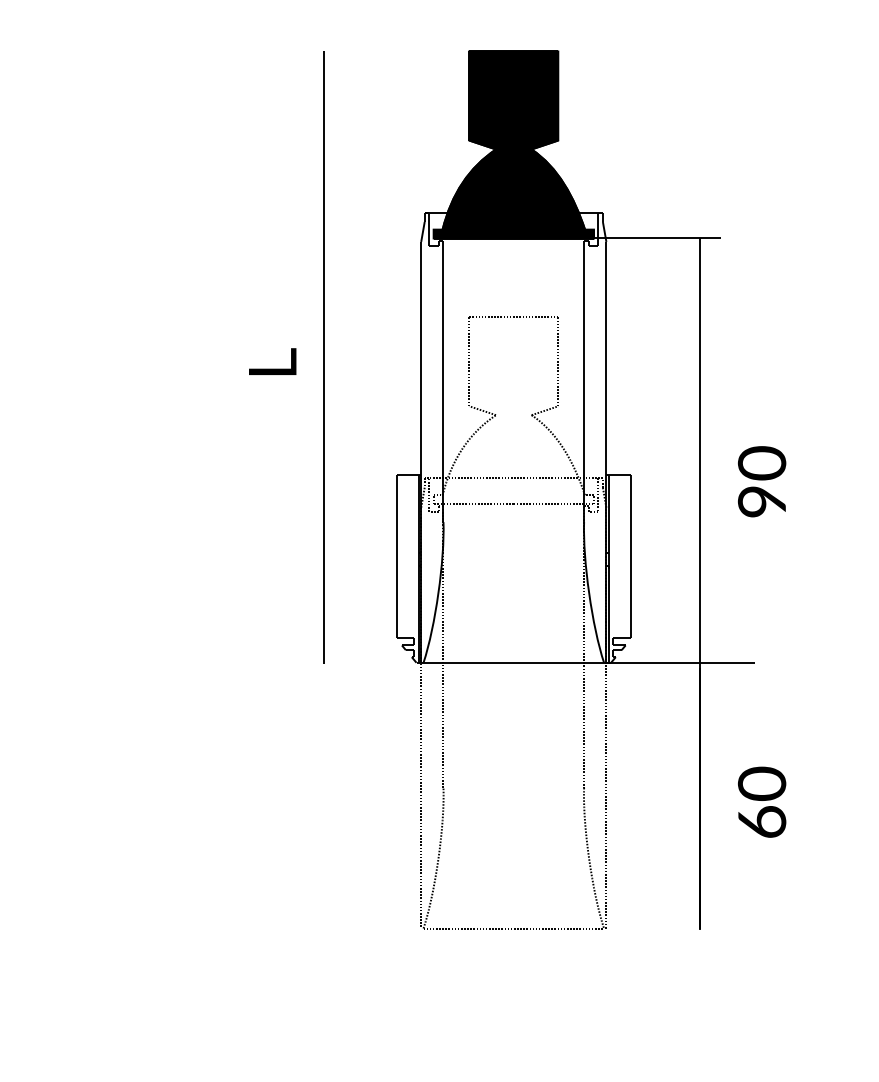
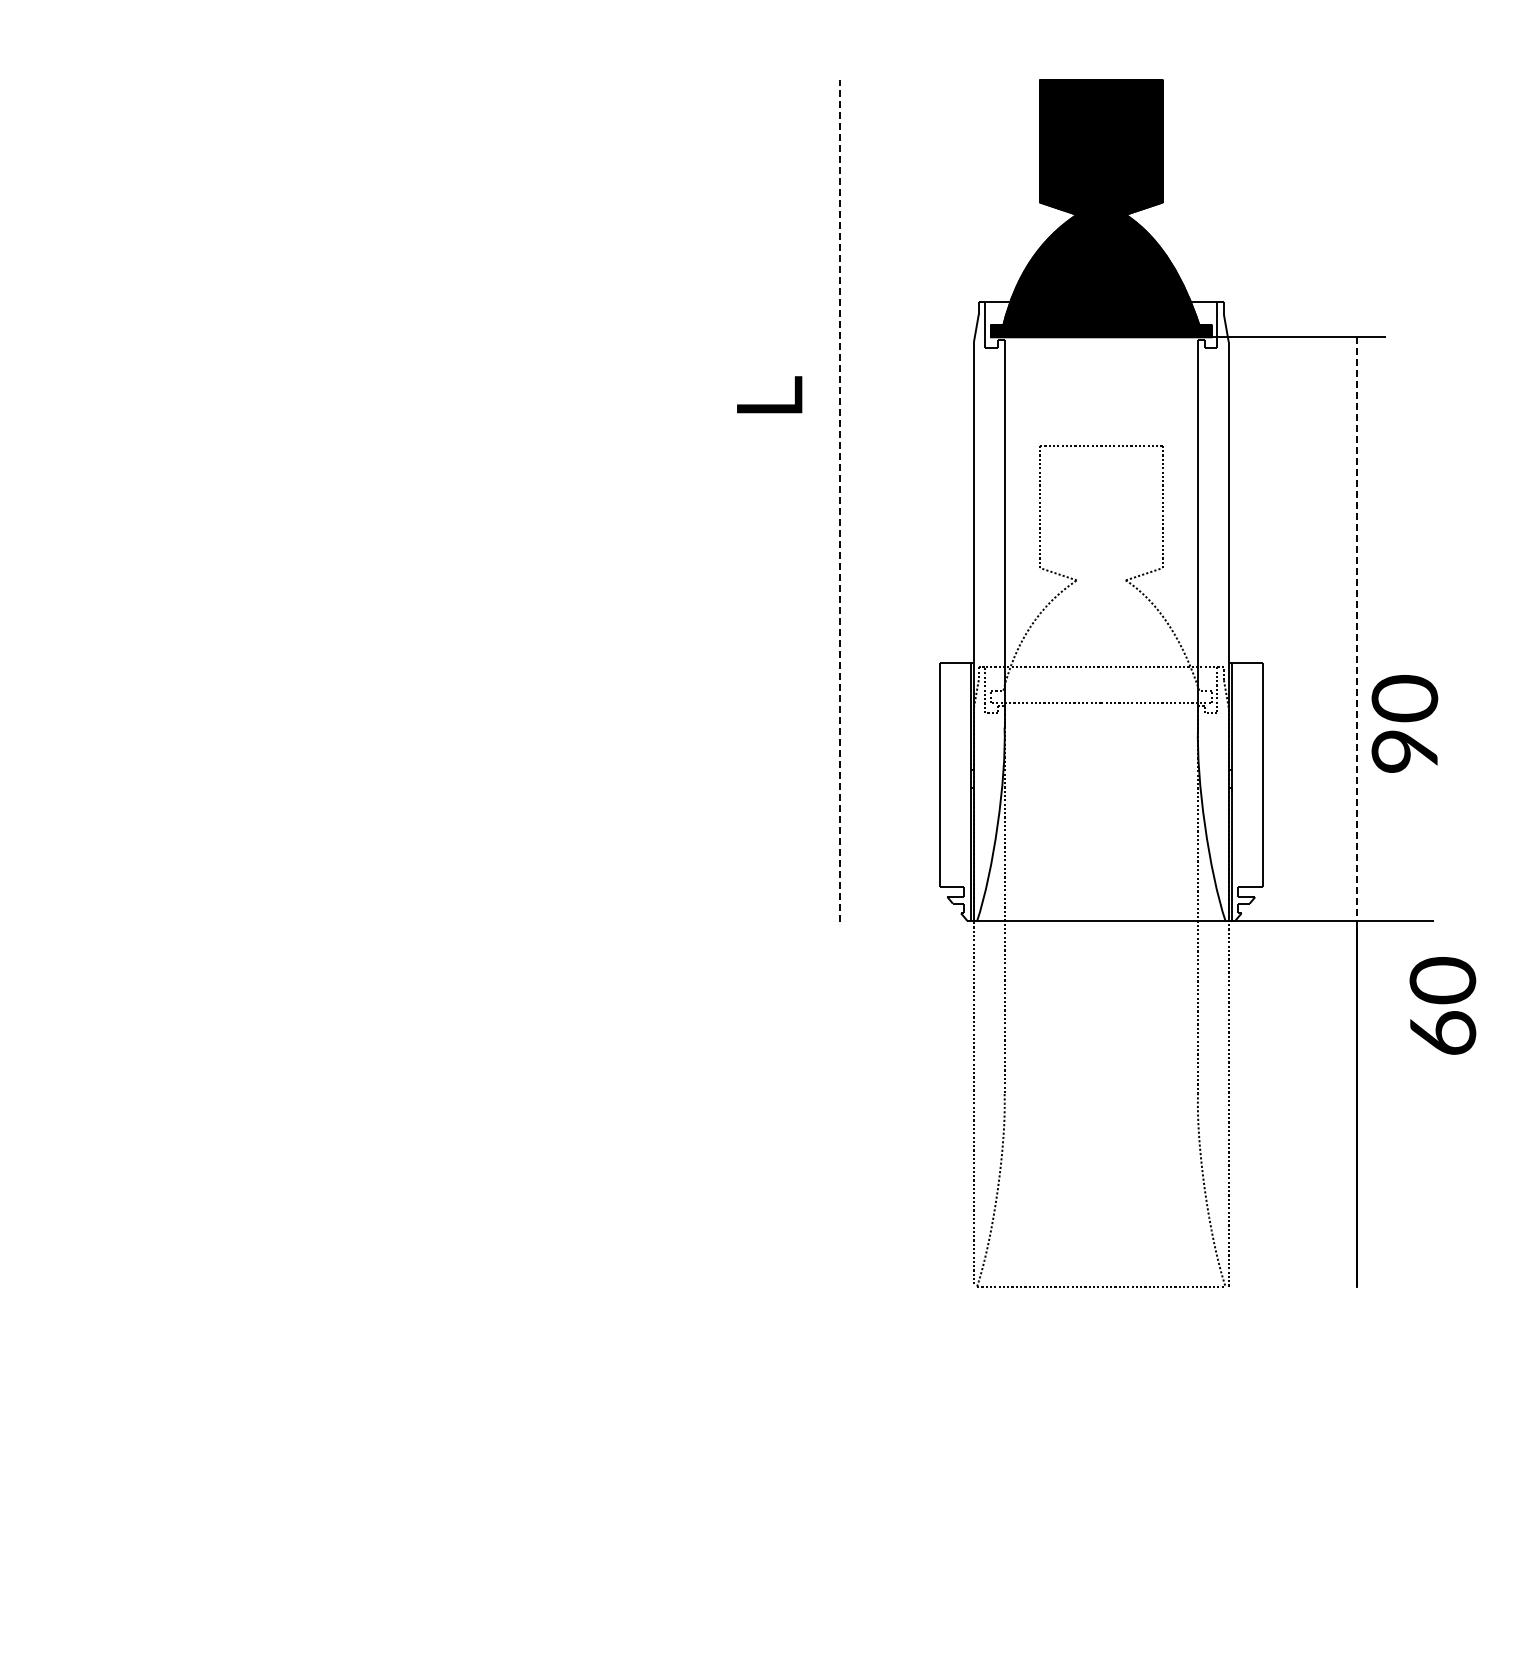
line: (324, 357) -> (840, 500), solid -> dashed
text: (272, 361) -> (769, 394), moved
line: (699, 450) -> (1356, 629), solid -> dashed
text: (761, 481) -> (1404, 723), moved
text: (761, 801) -> (1442, 1005), moved

